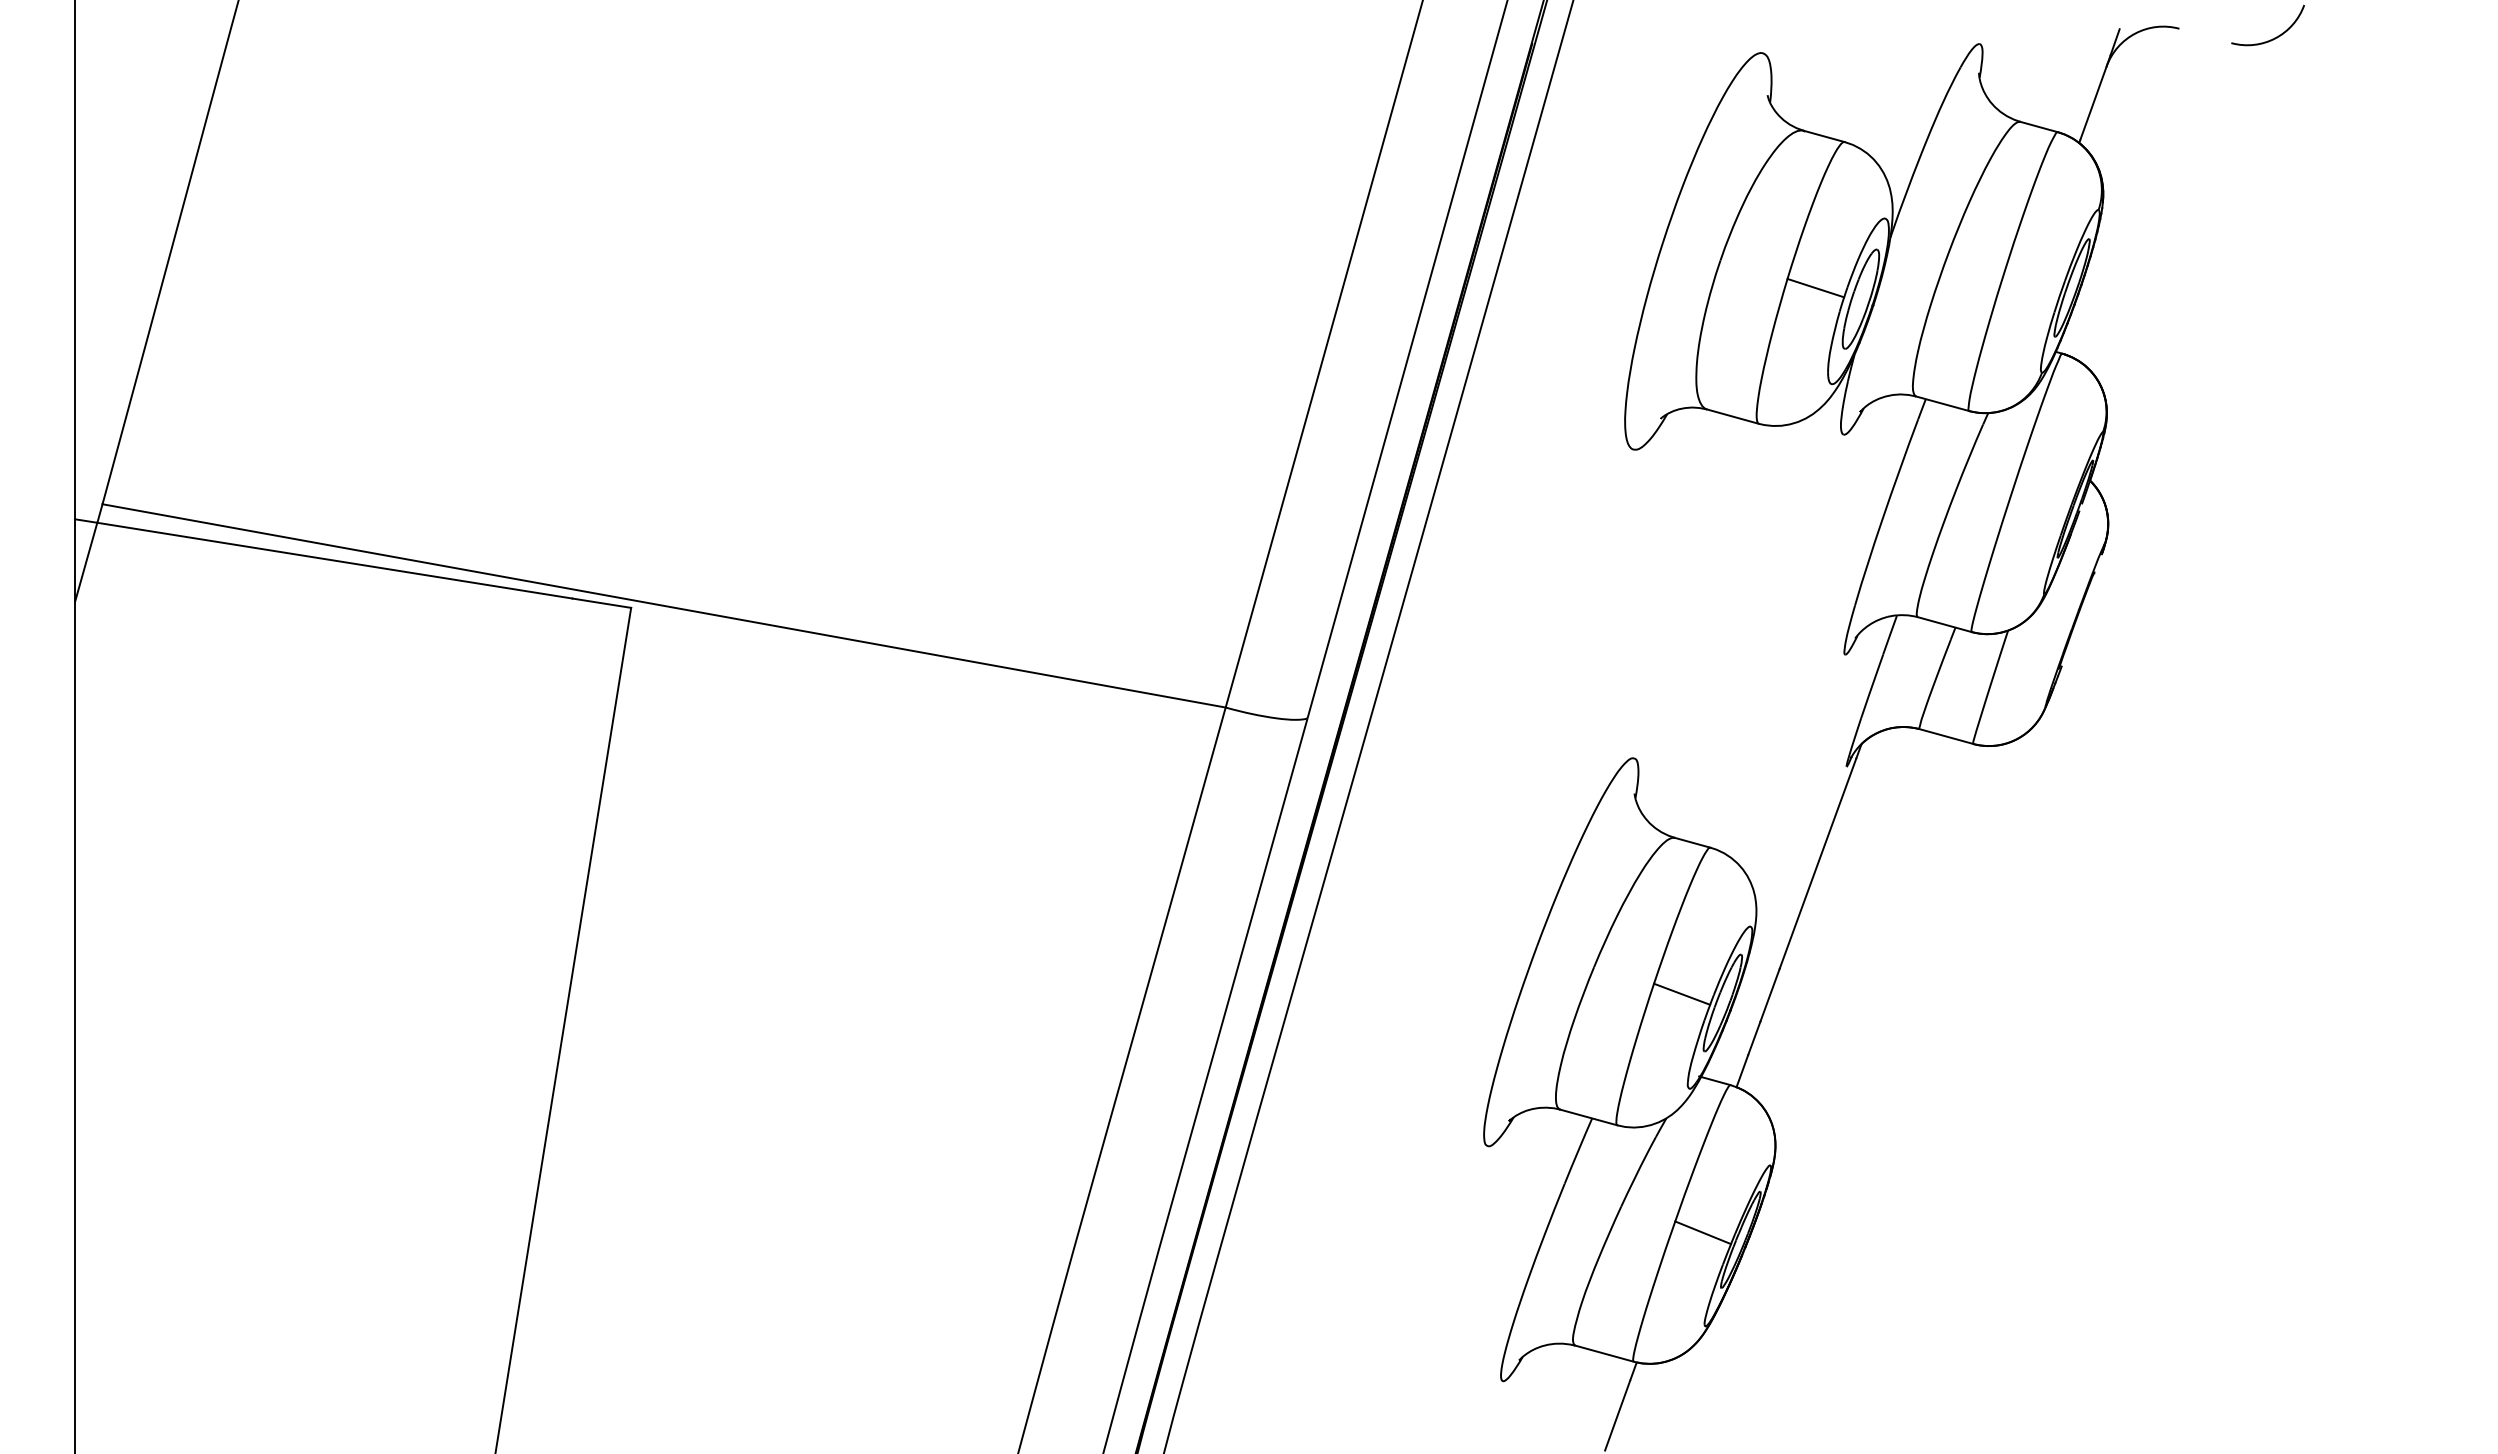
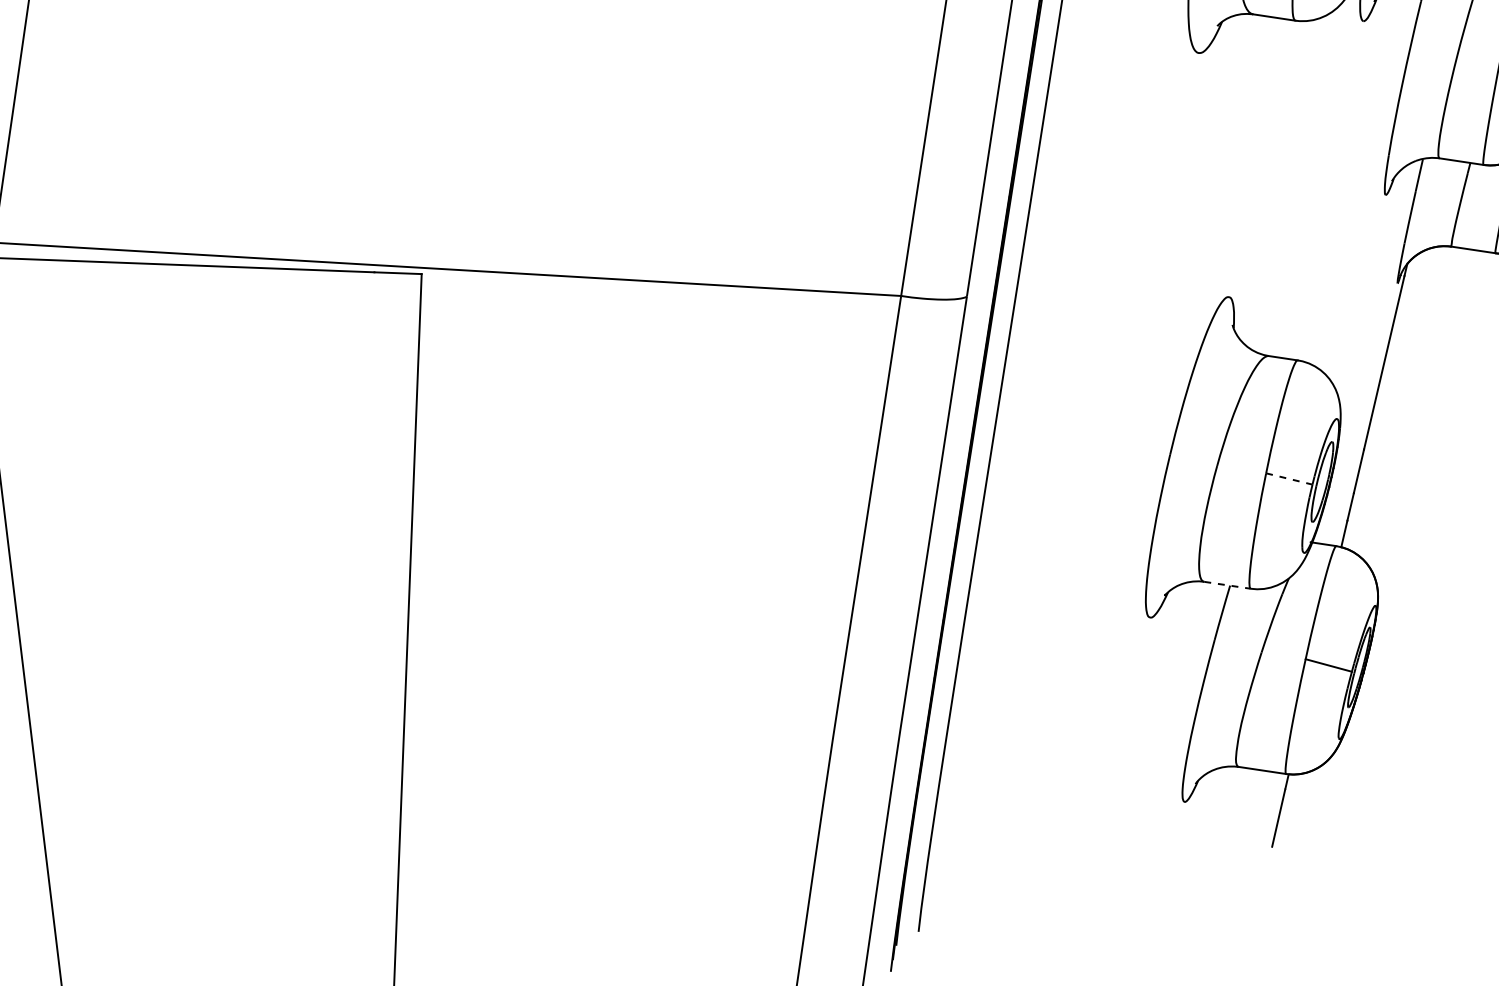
line: (1682, 994) -> (1289, 479), solid -> dashed
line: (1589, 1117) -> (1227, 585), solid -> dashed

